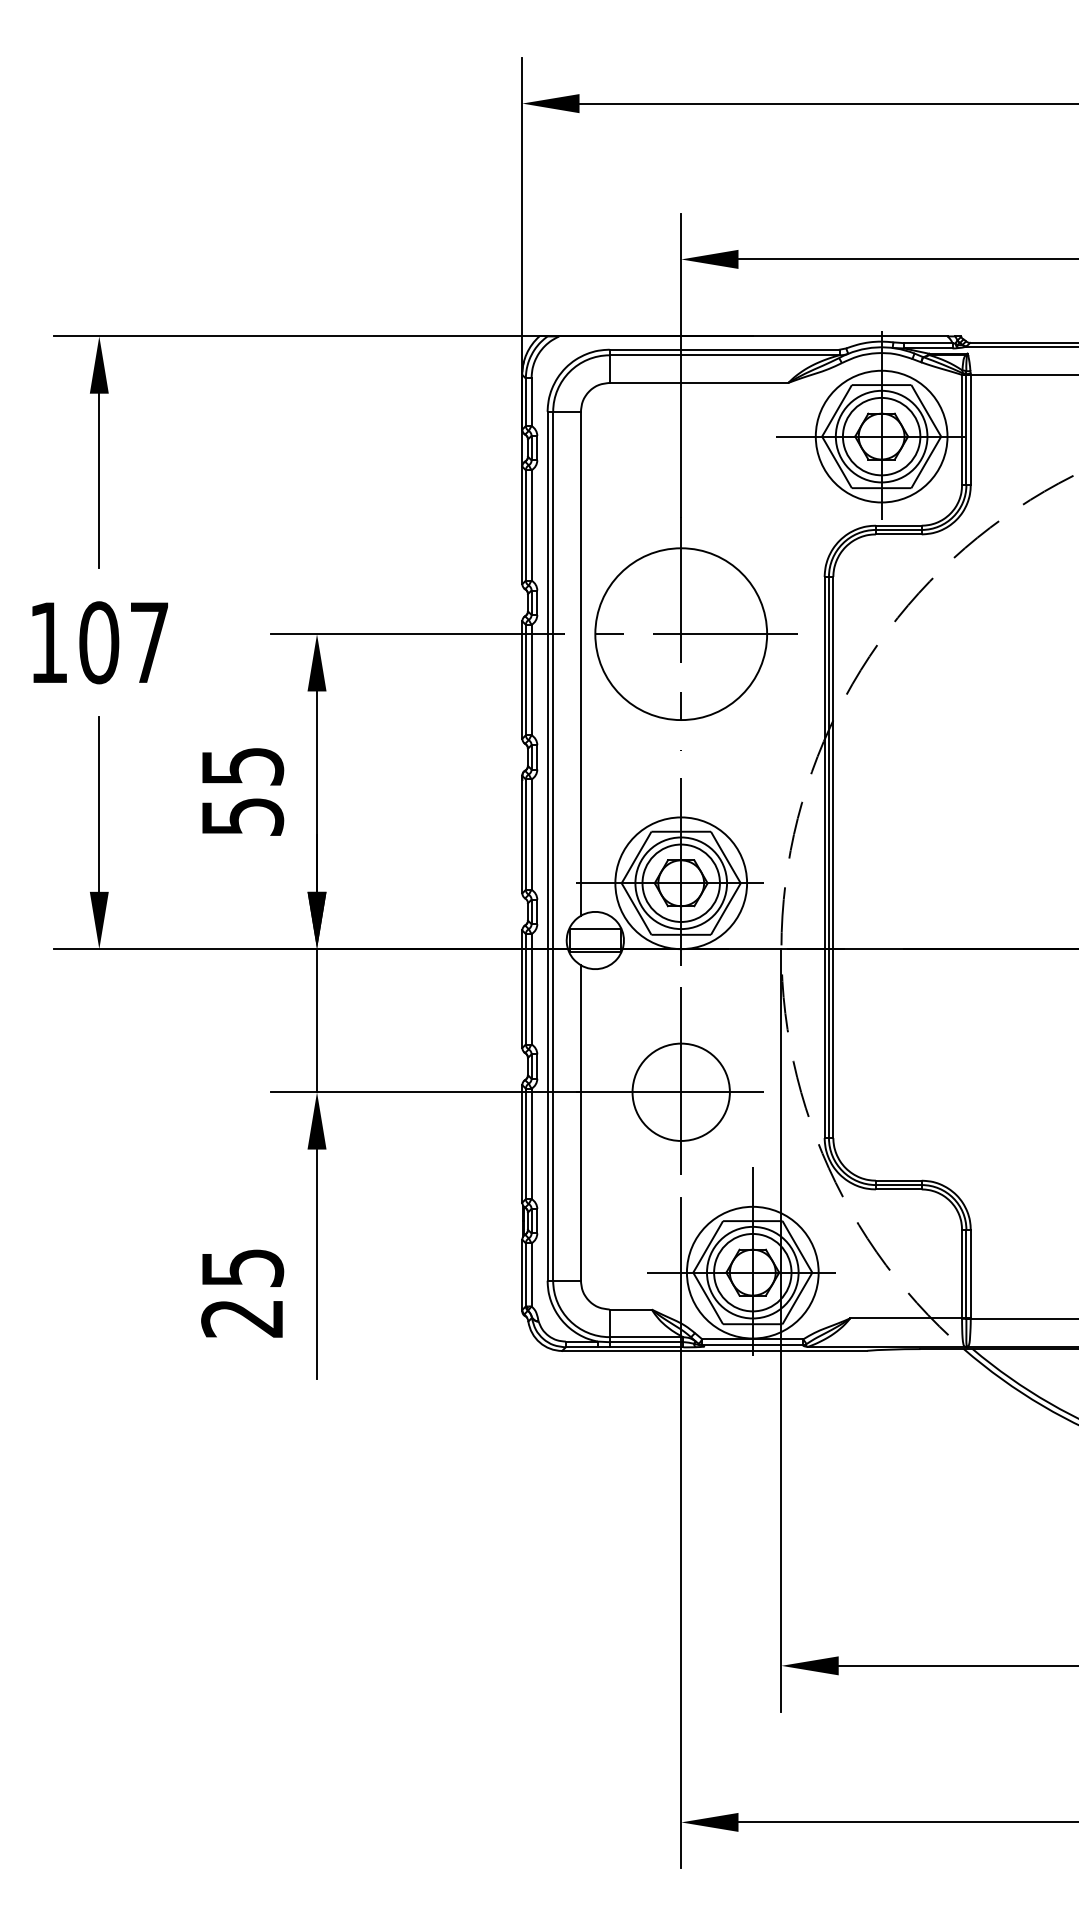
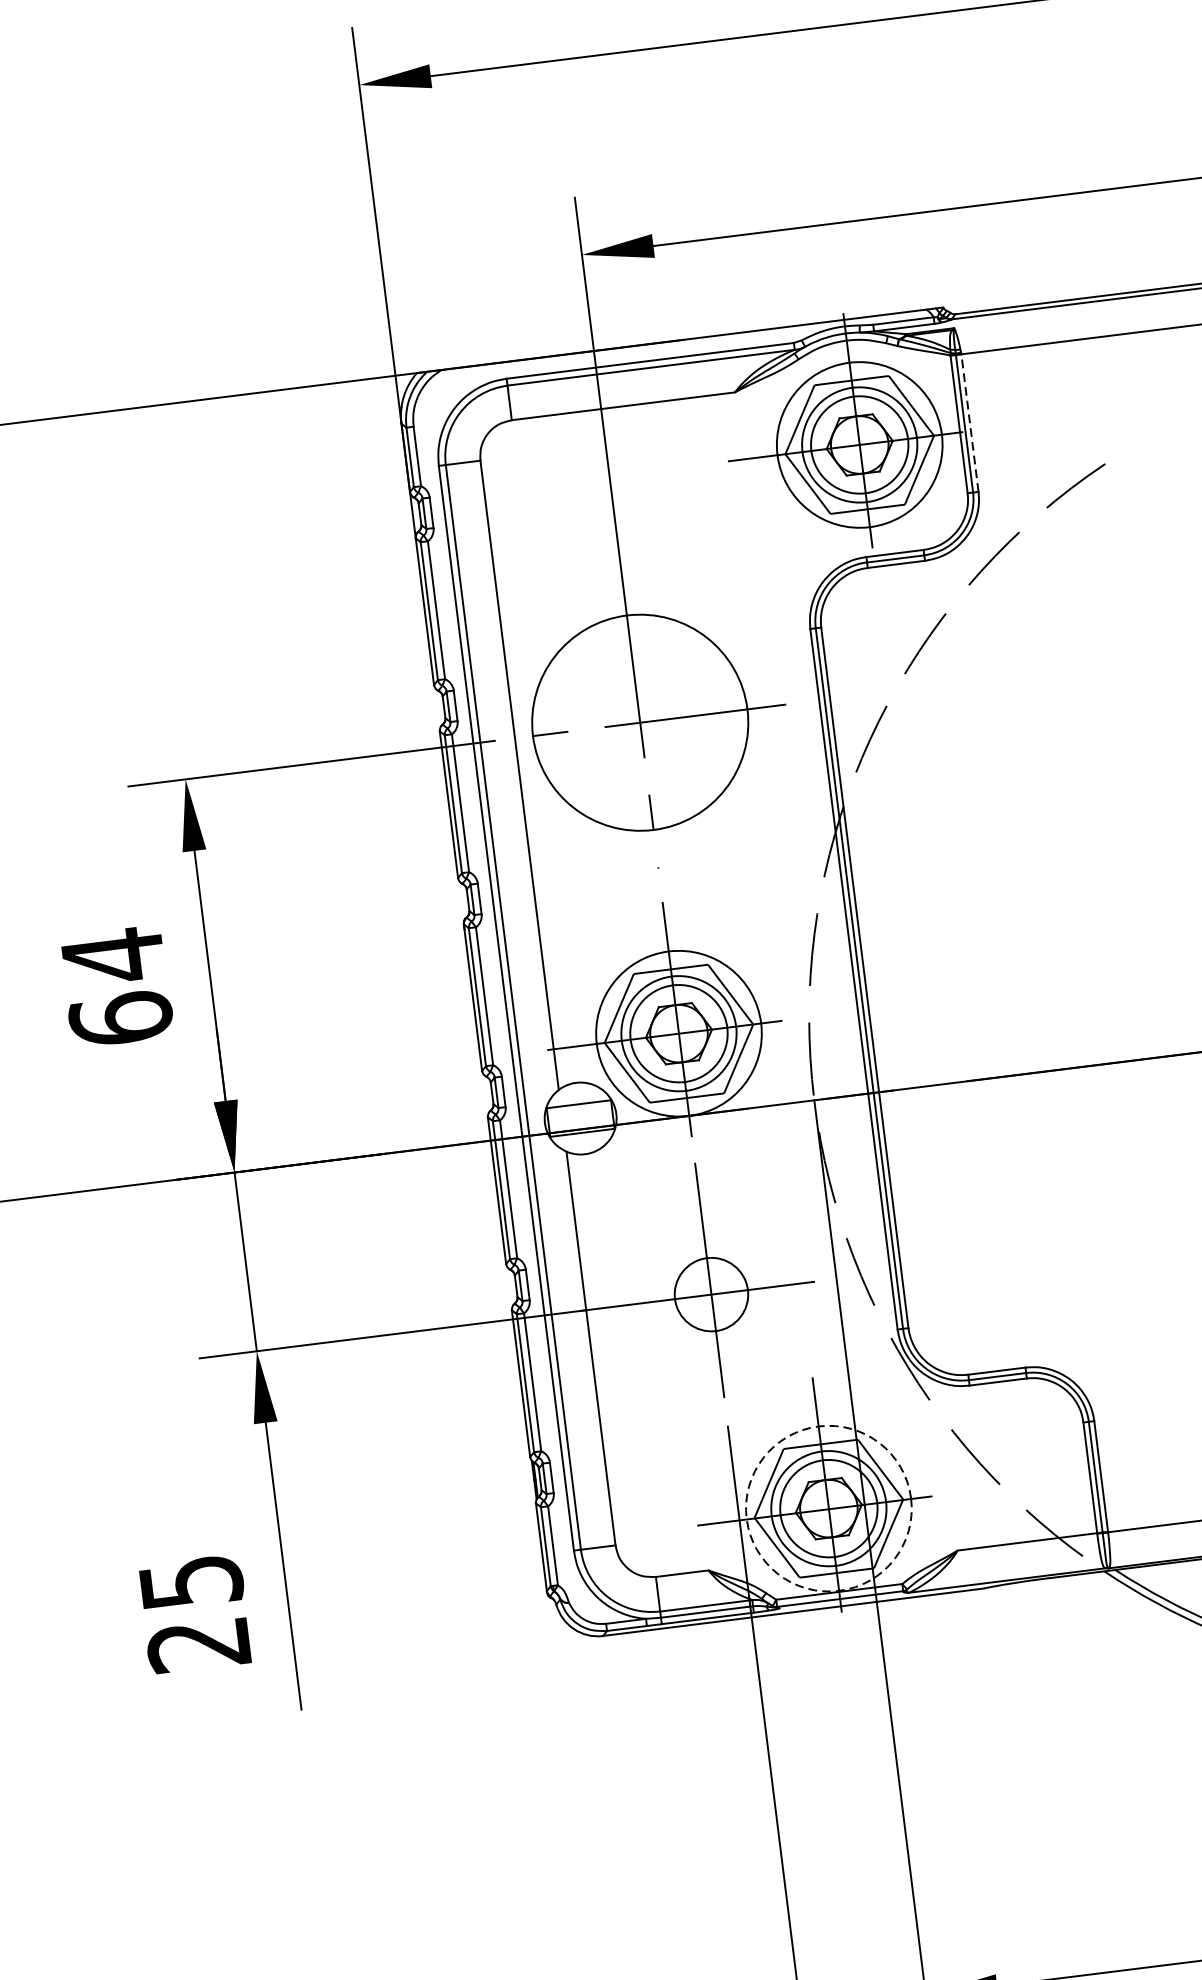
line: (970, 429) -> (969, 422), solid -> dashed
text: (242, 790) -> (116, 986), 55 -> 64
circle: (680, 1091) -> (710, 1293), size x0.6
circle: (752, 1272) -> (828, 1508), solid -> dashed

